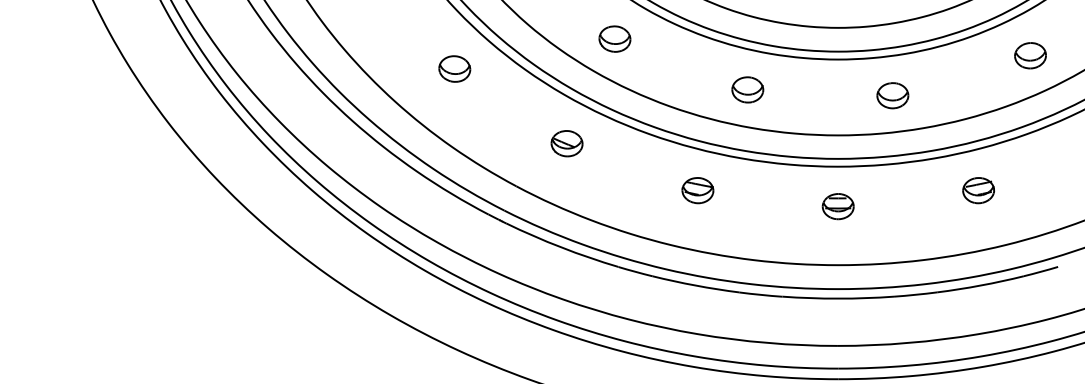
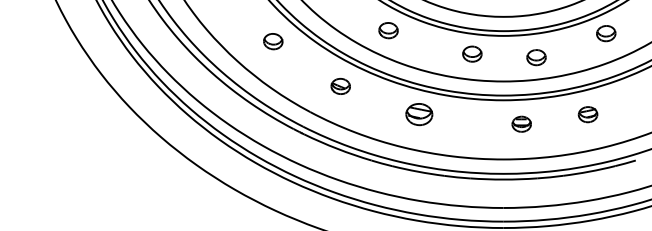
part: (614, 38) -> (388, 30), moved
part: (1030, 55) -> (606, 33), moved
part: (748, 88) -> (472, 53), moved
part: (698, 190) -> (419, 114), size x1.4
part: (837, 205) -> (521, 123), moved

